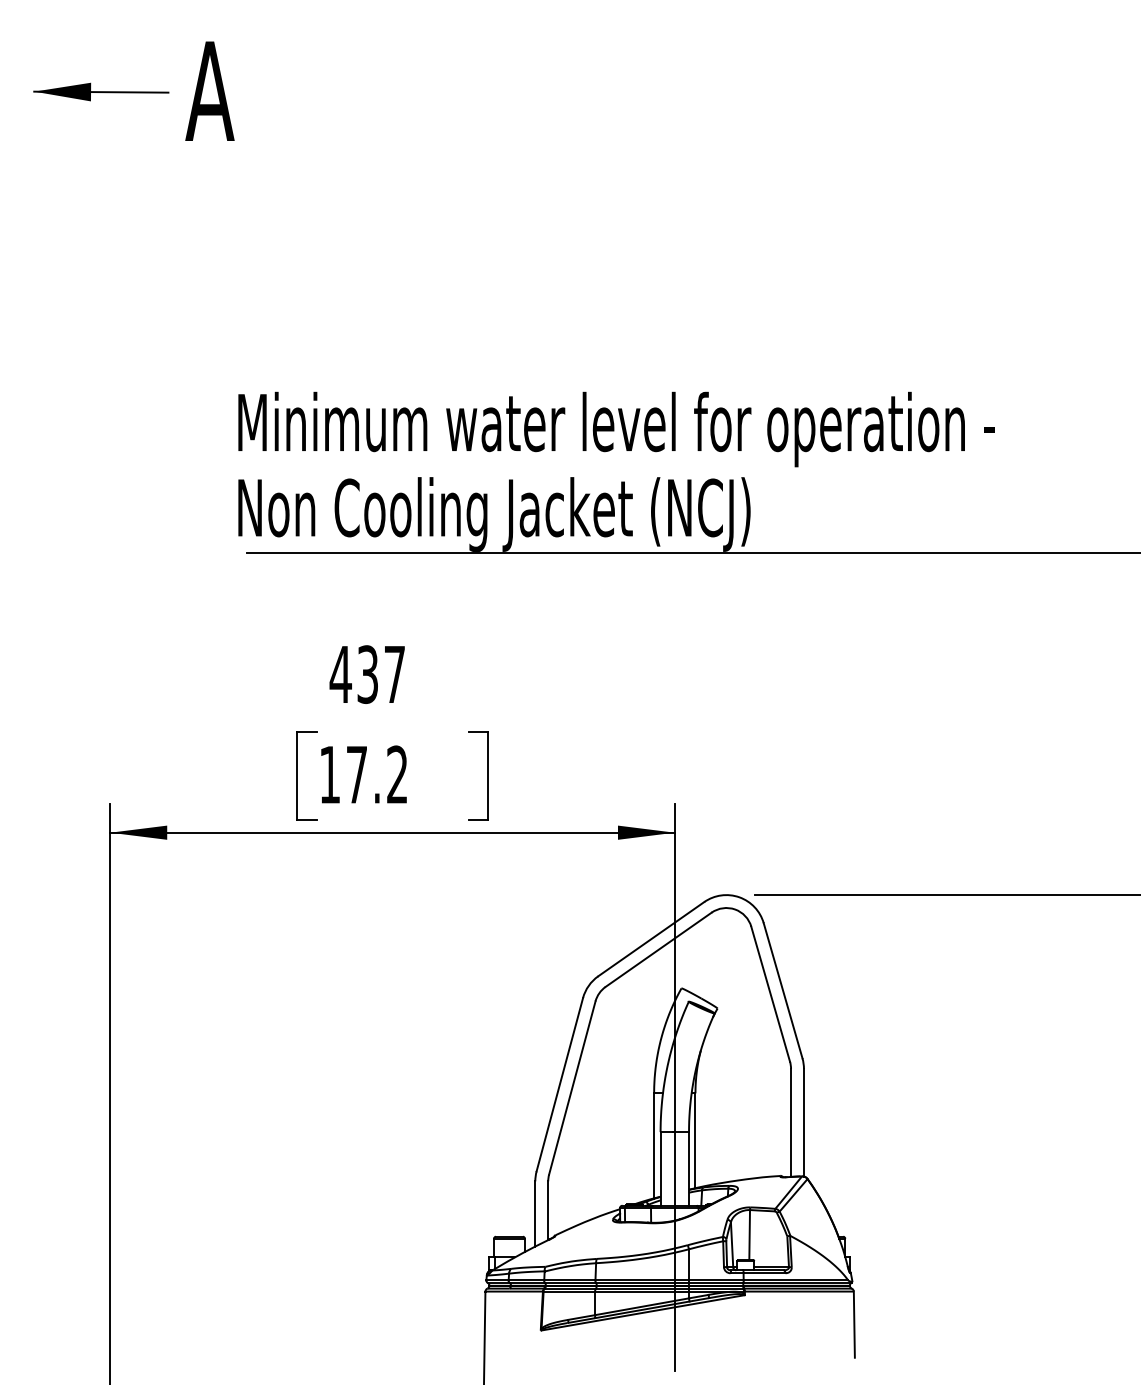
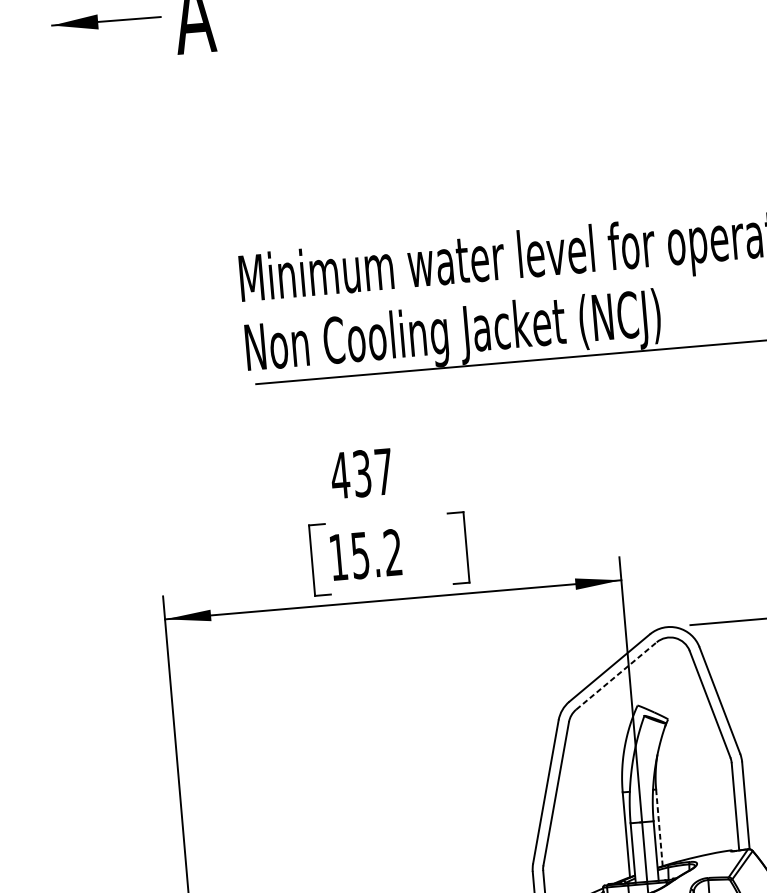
text: (356, 775) -> (360, 556), 17.2 -> 15.2
line: (658, 949) -> (616, 675), solid -> dashed
line: (695, 1140) -> (659, 827), solid -> dashed

